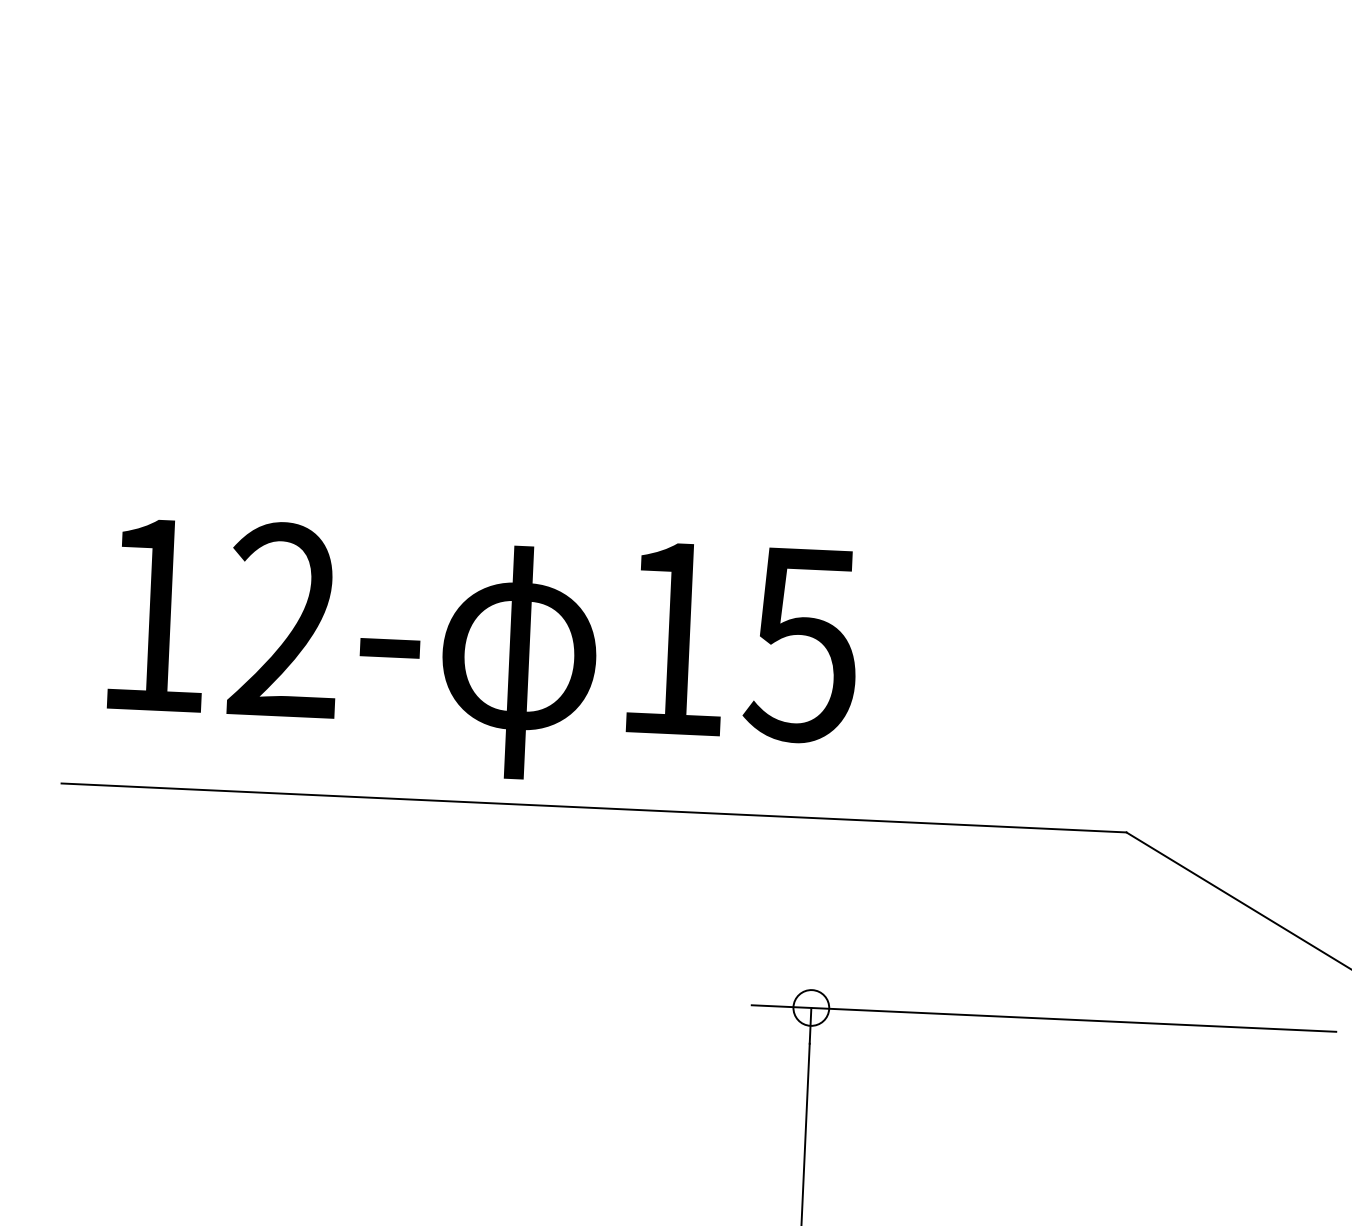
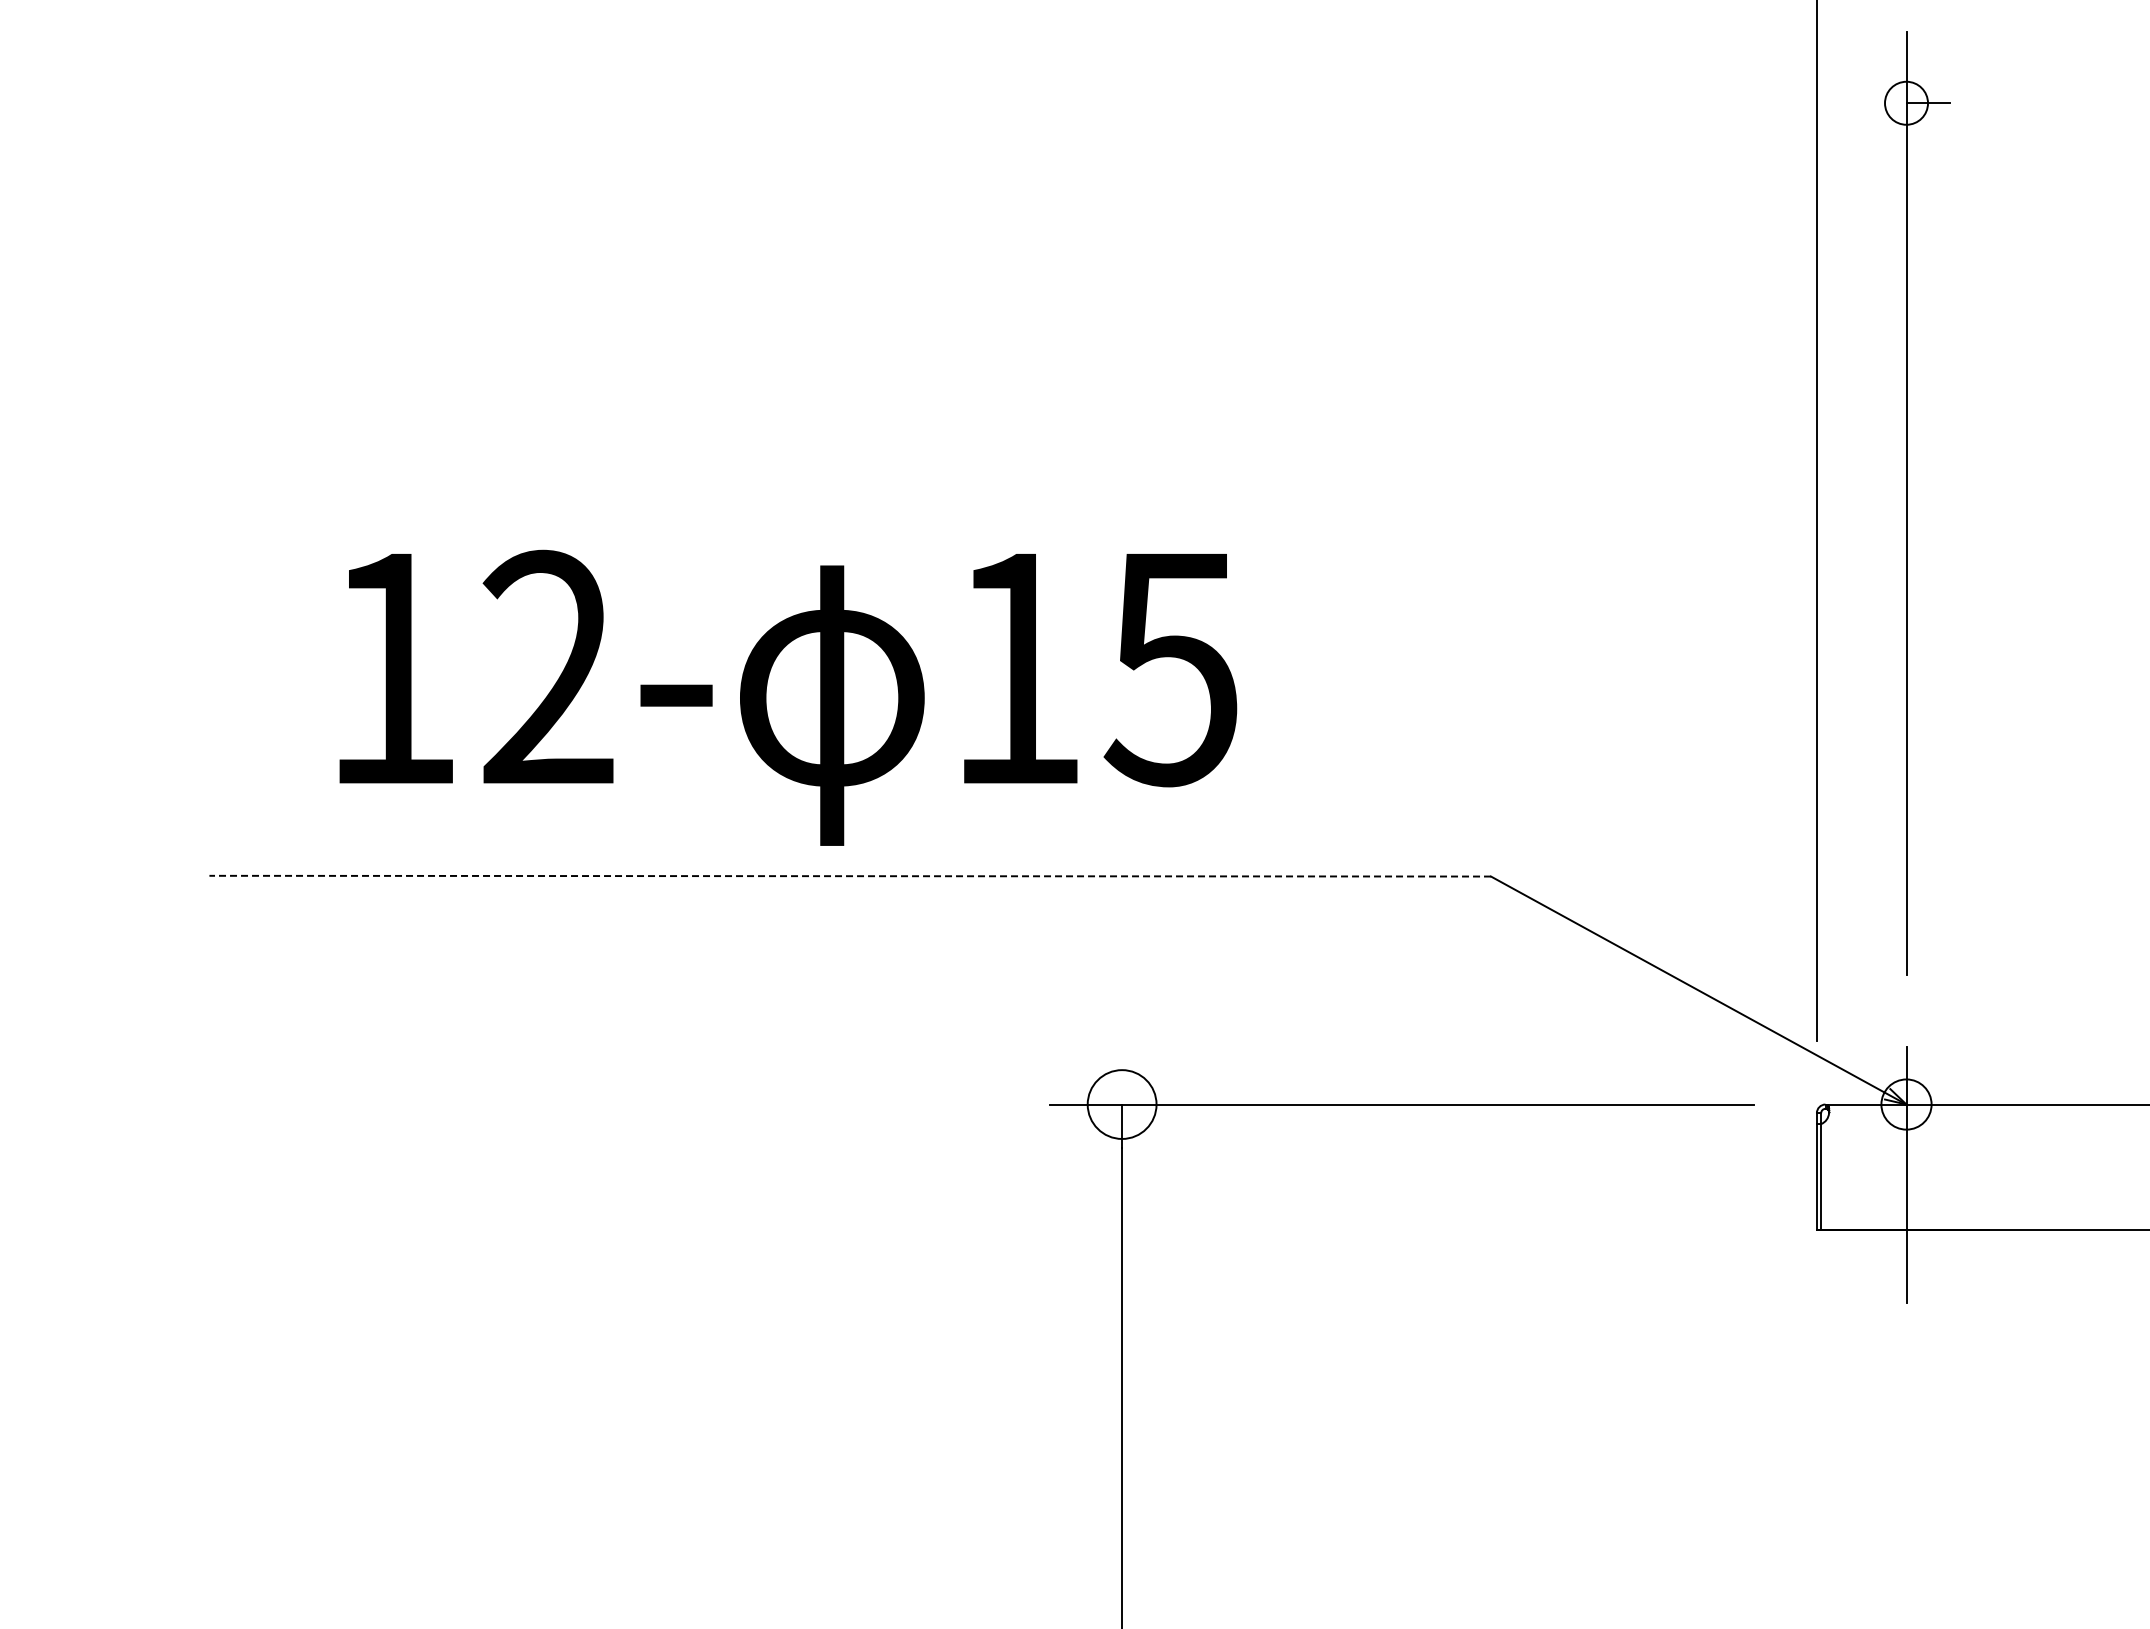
text: (482, 654) -> (788, 697), moved
line: (594, 808) -> (850, 876), solid -> dashed
circle: (810, 1007) -> (1121, 1104), size x1.6

